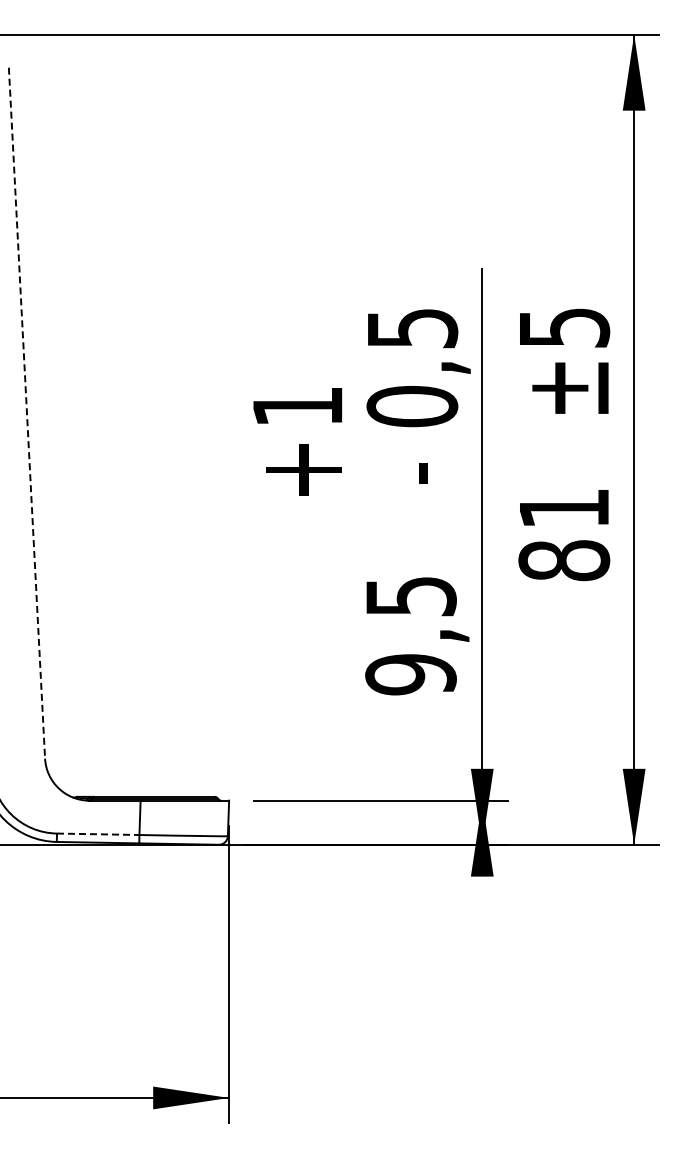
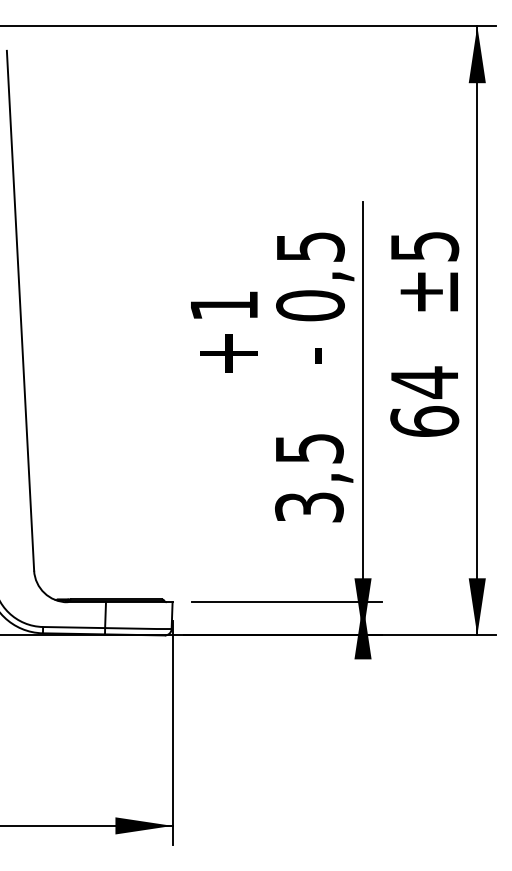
line: (26, 413) -> (20, 310), dashed -> solid
text: (564, 534) -> (424, 402), 81 -> 64
text: (410, 674) -> (309, 507), 9,5 -> 3,5
line: (98, 834) -> (74, 627), dashed -> solid

